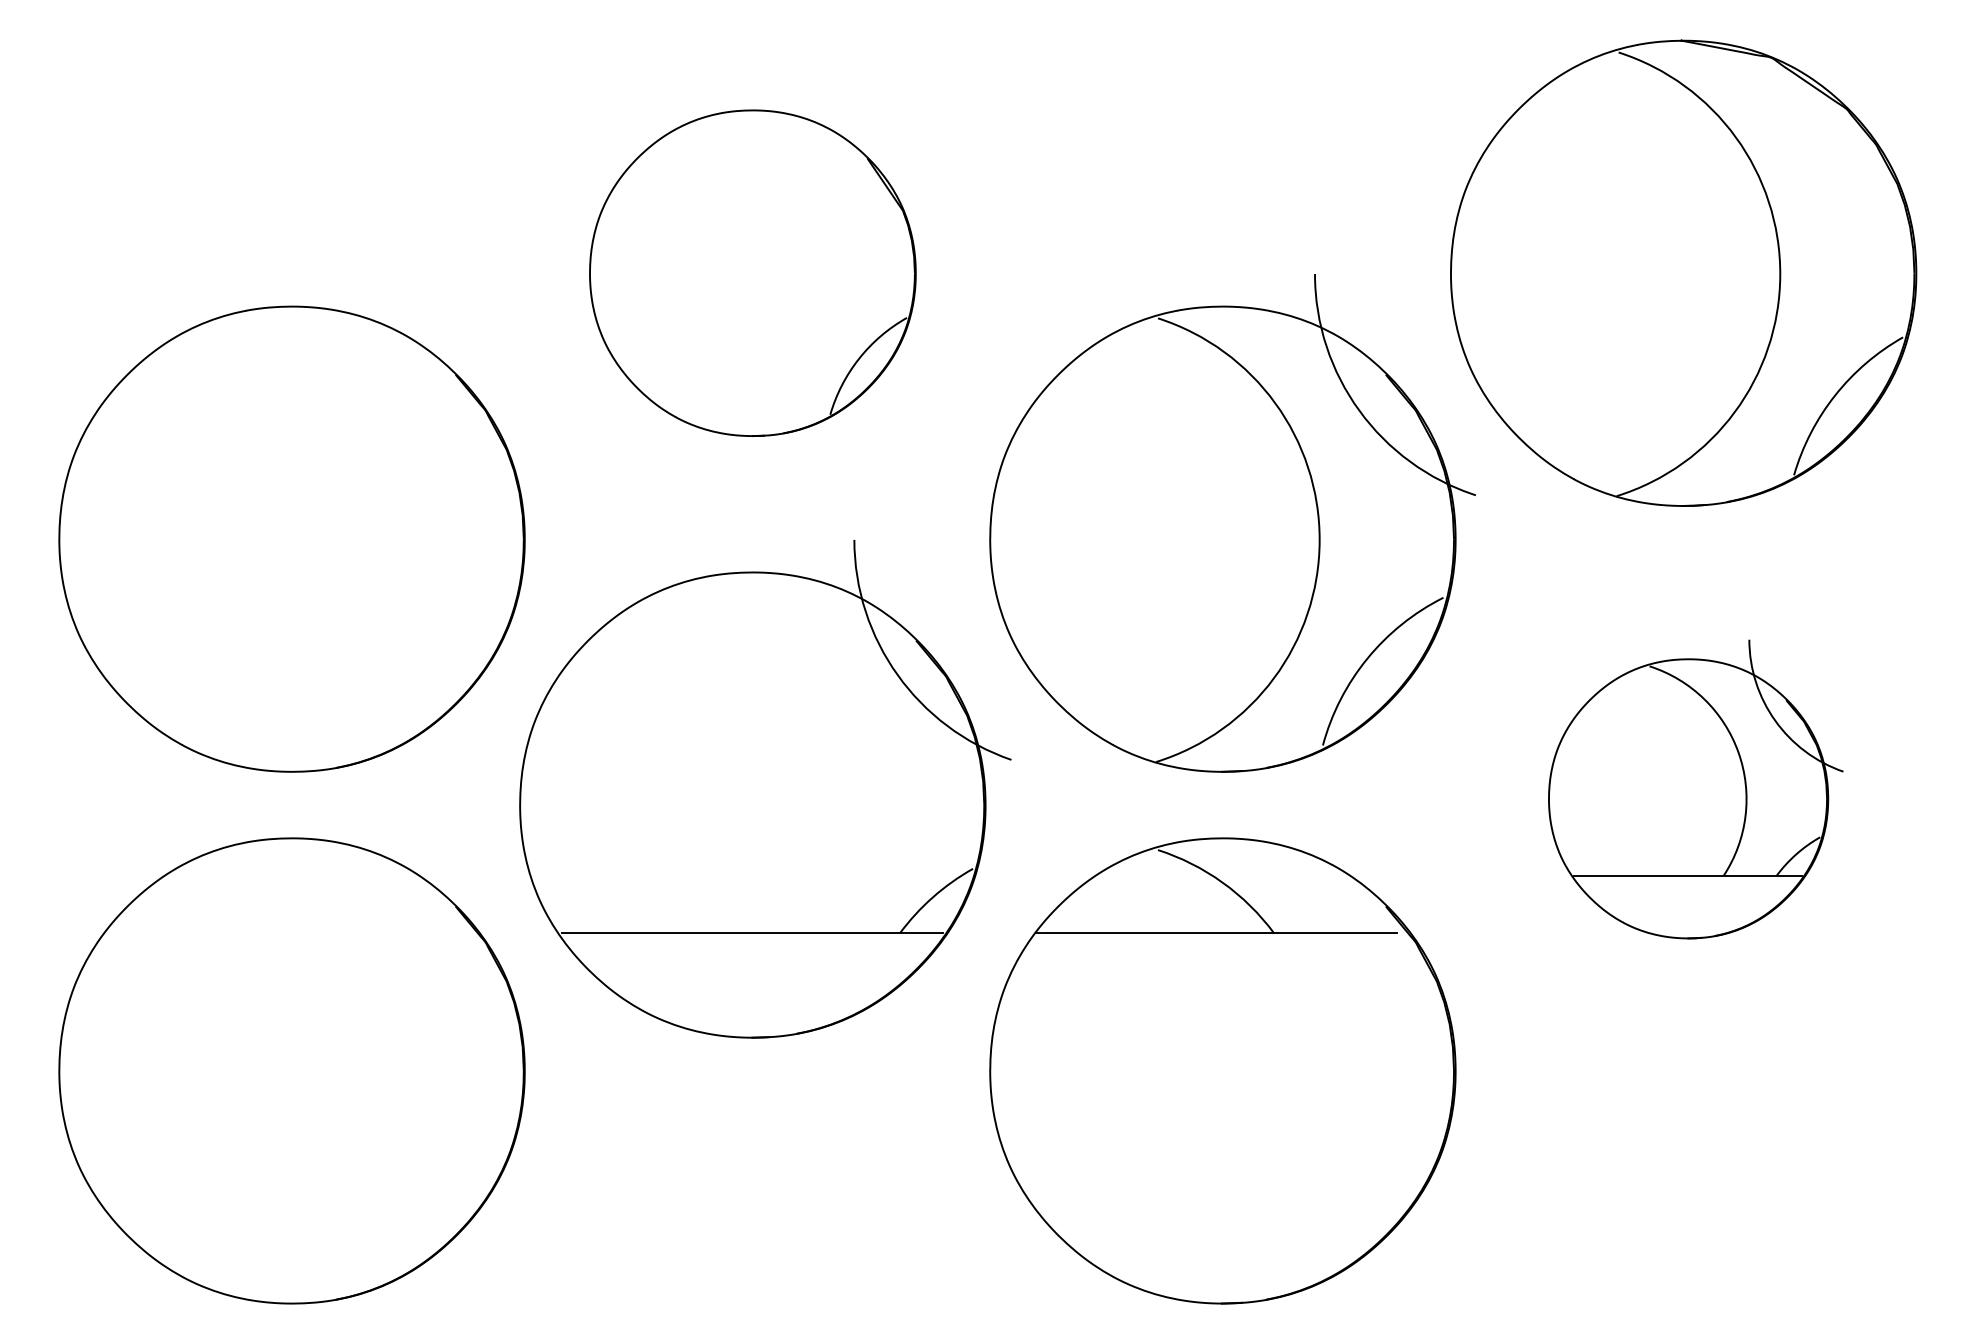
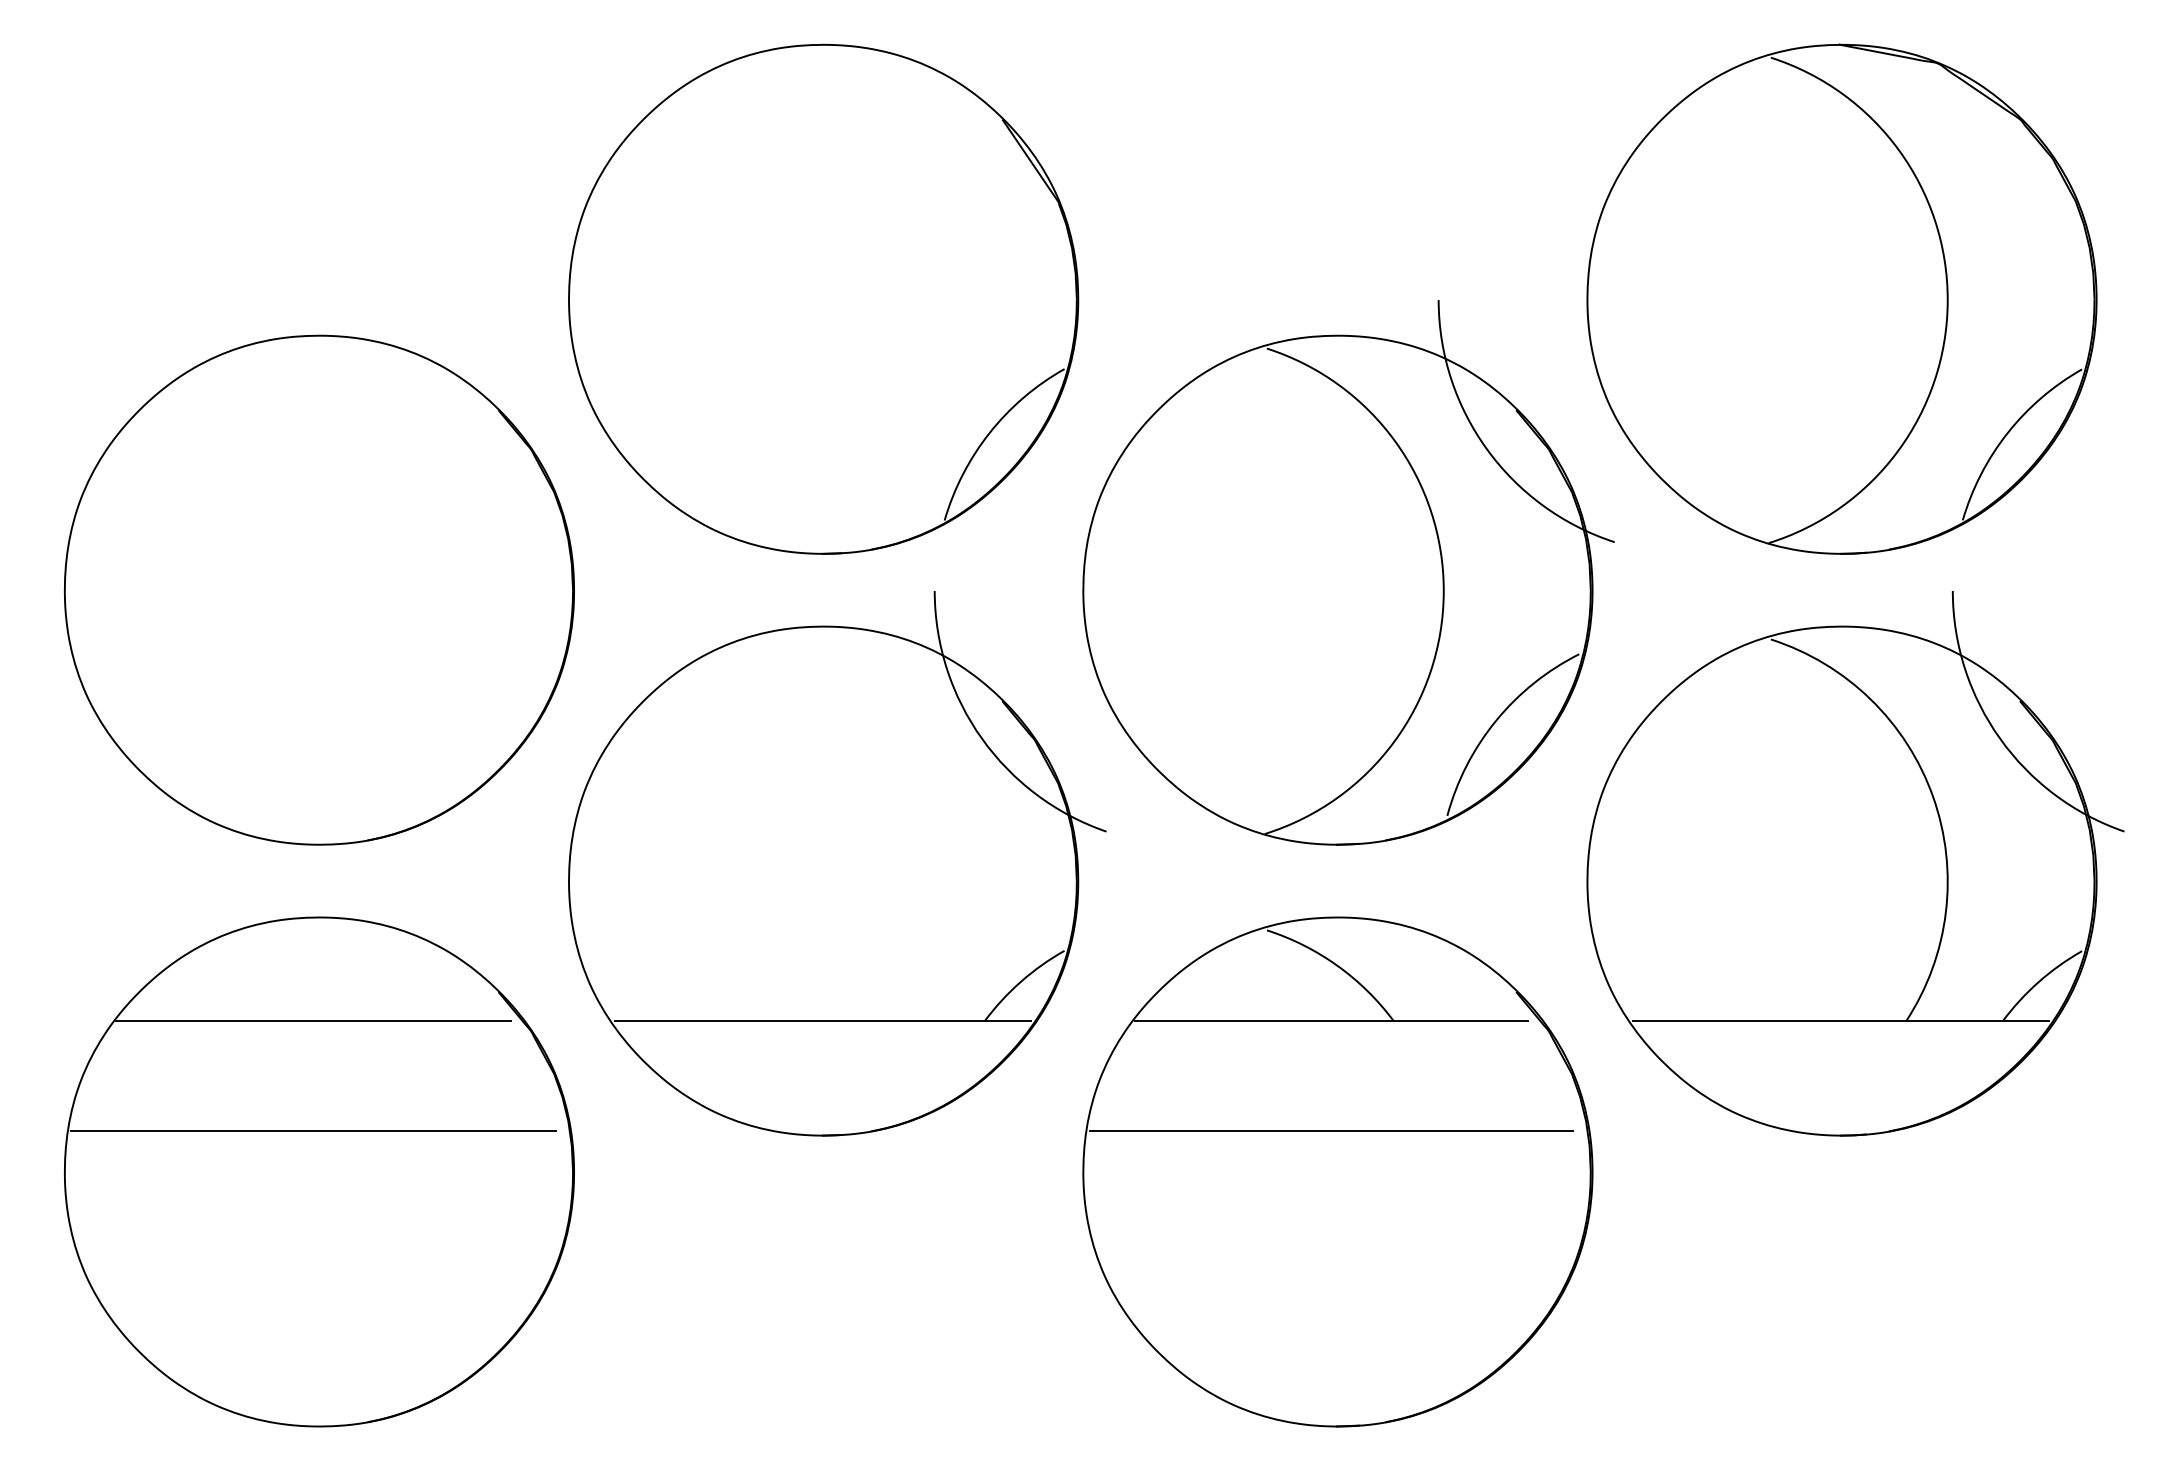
part: (752, 272) -> (823, 298), size x1.43
part: (1695, 789) -> (1854, 864), size x1.67
line: (286, 933) -> (313, 1021), added
line: (286, 1033) -> (313, 1131), added
line: (1216, 1033) -> (1330, 1131), added

